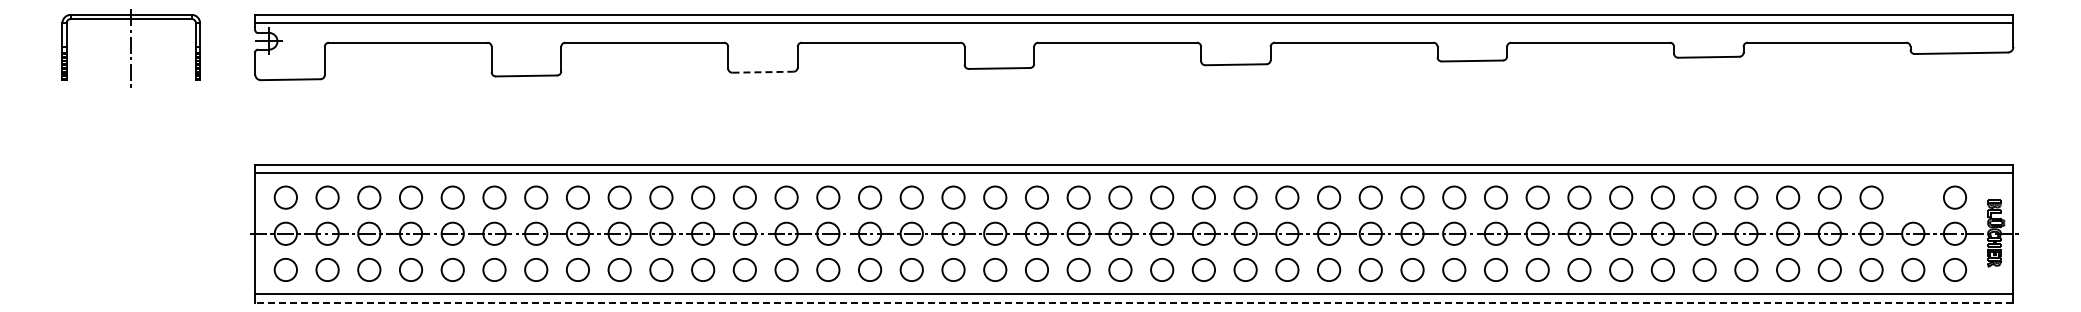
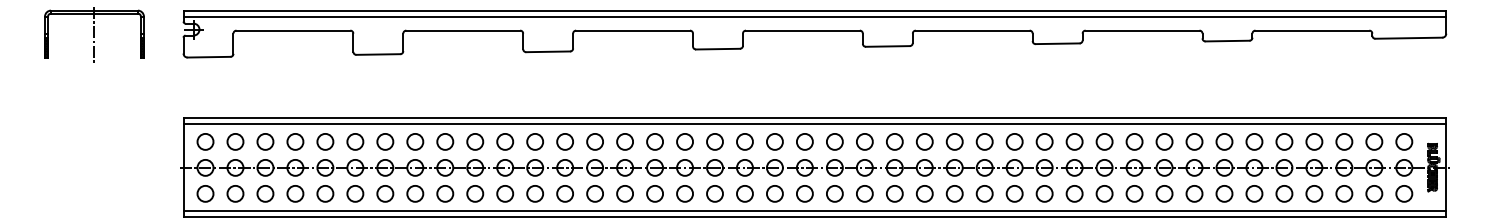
line: (763, 72) -> (548, 52), dashed -> solid
circle: (1913, 197) -> (1374, 141), added
line: (1133, 302) -> (814, 217), dashed -> solid

